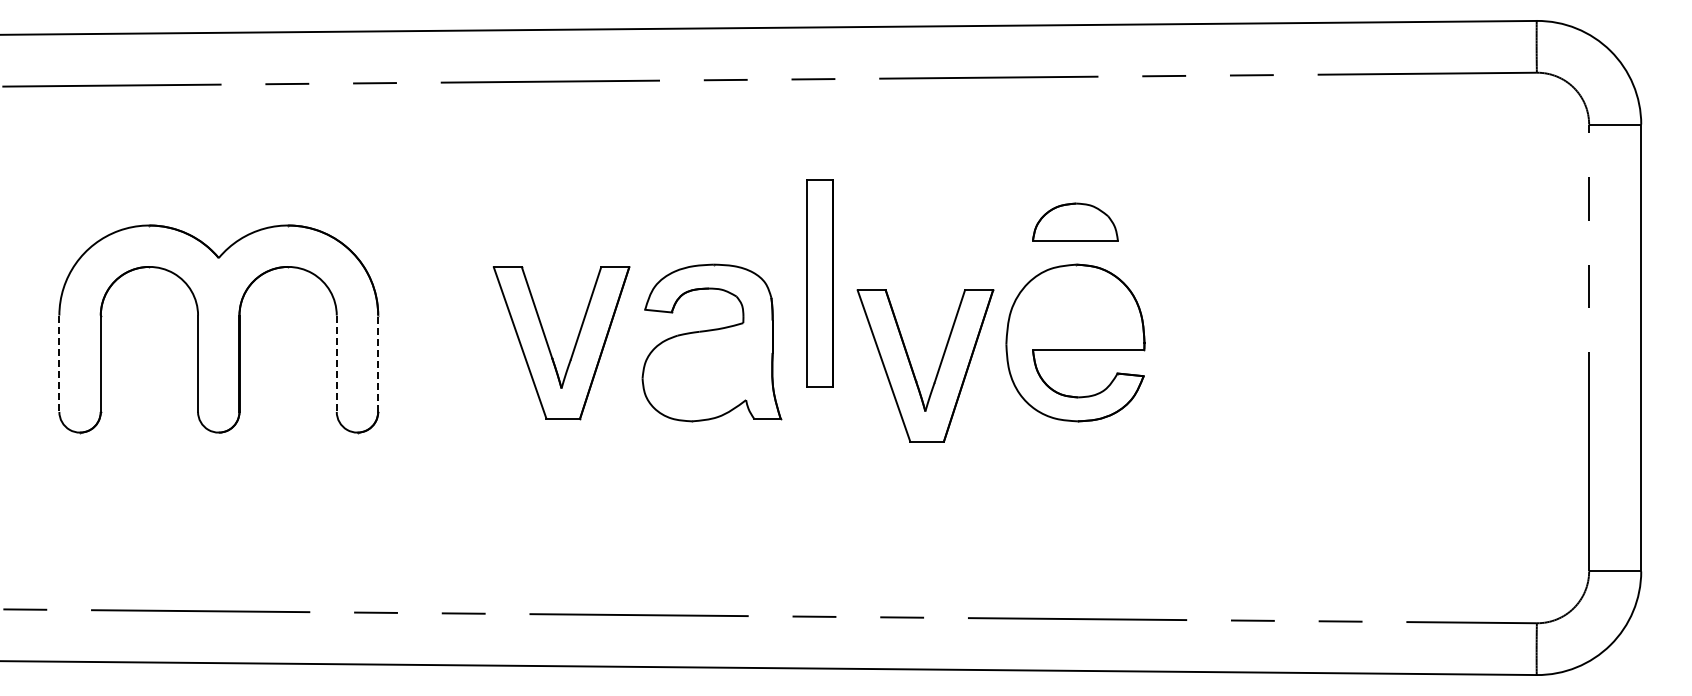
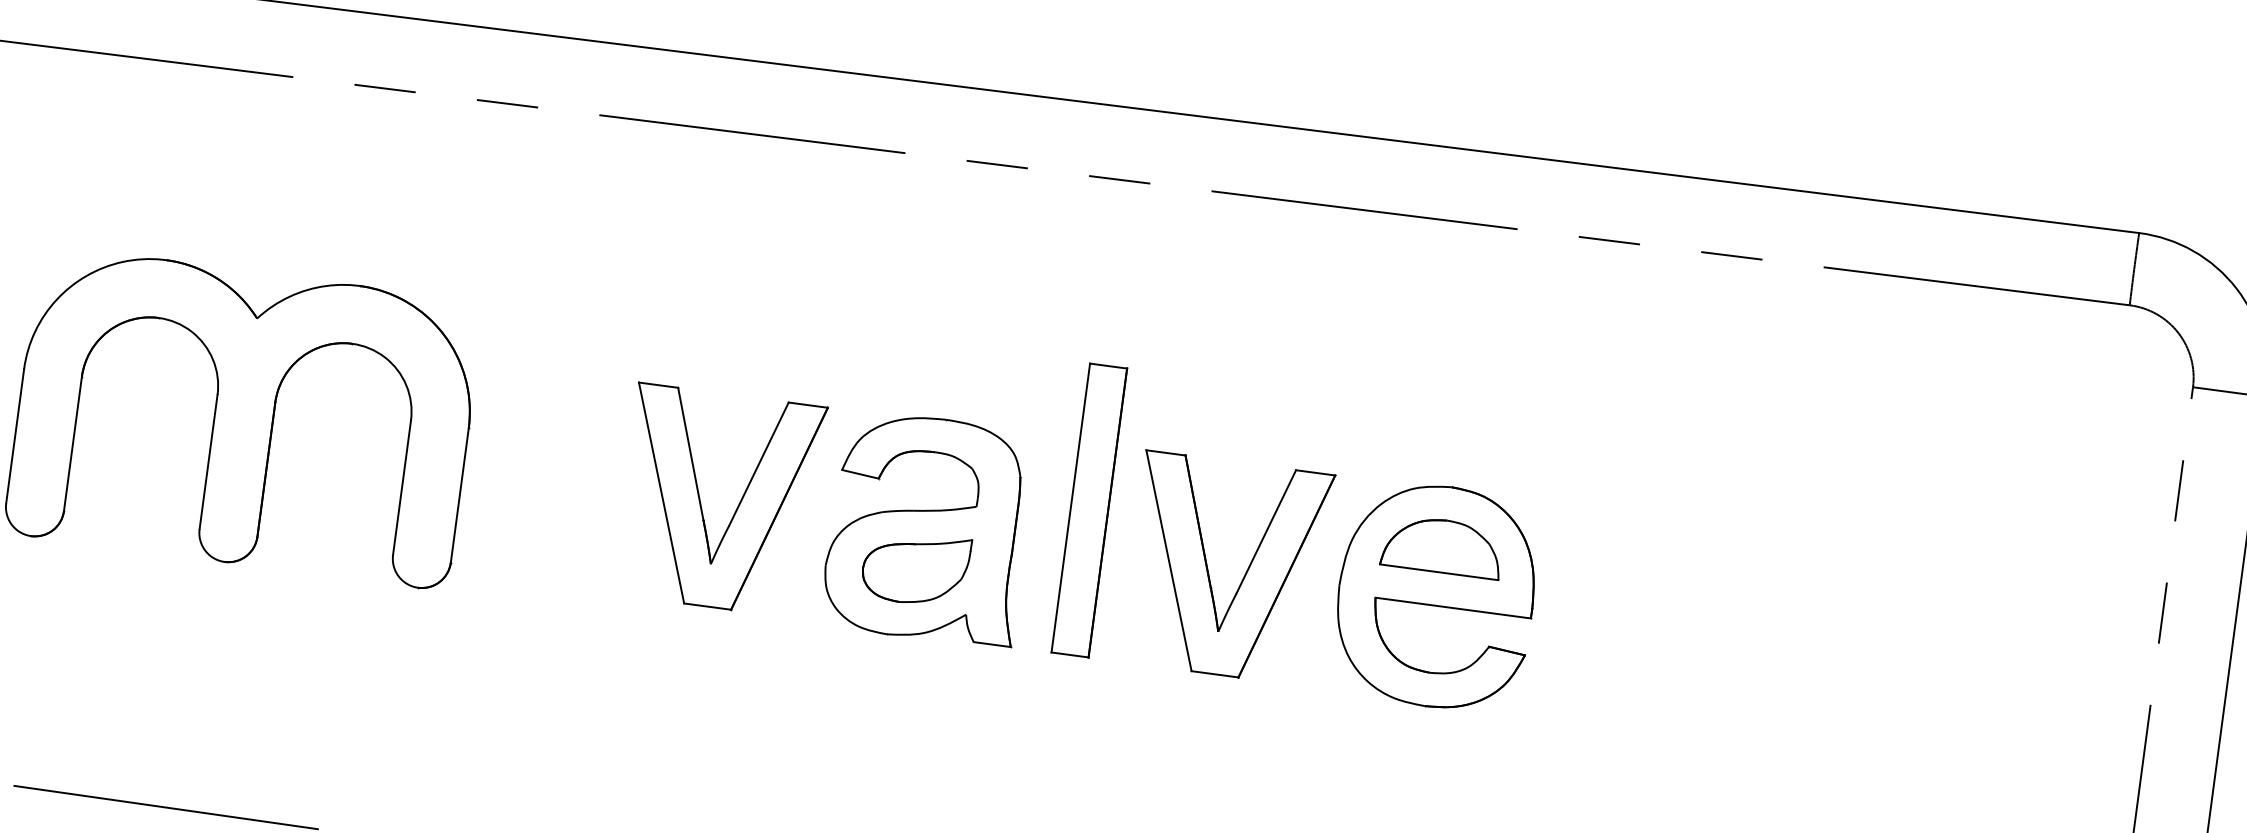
part: (1075, 221) -> (1442, 545), moved
part: (819, 283) -> (1088, 510), moved
line: (378, 363) -> (460, 495), dashed -> solid
line: (59, 364) -> (15, 437), dashed -> solid
line: (336, 364) -> (401, 488), dashed -> solid
part: (913, 369) -> (1209, 571), moved
part: (706, 372) -> (915, 568), added

